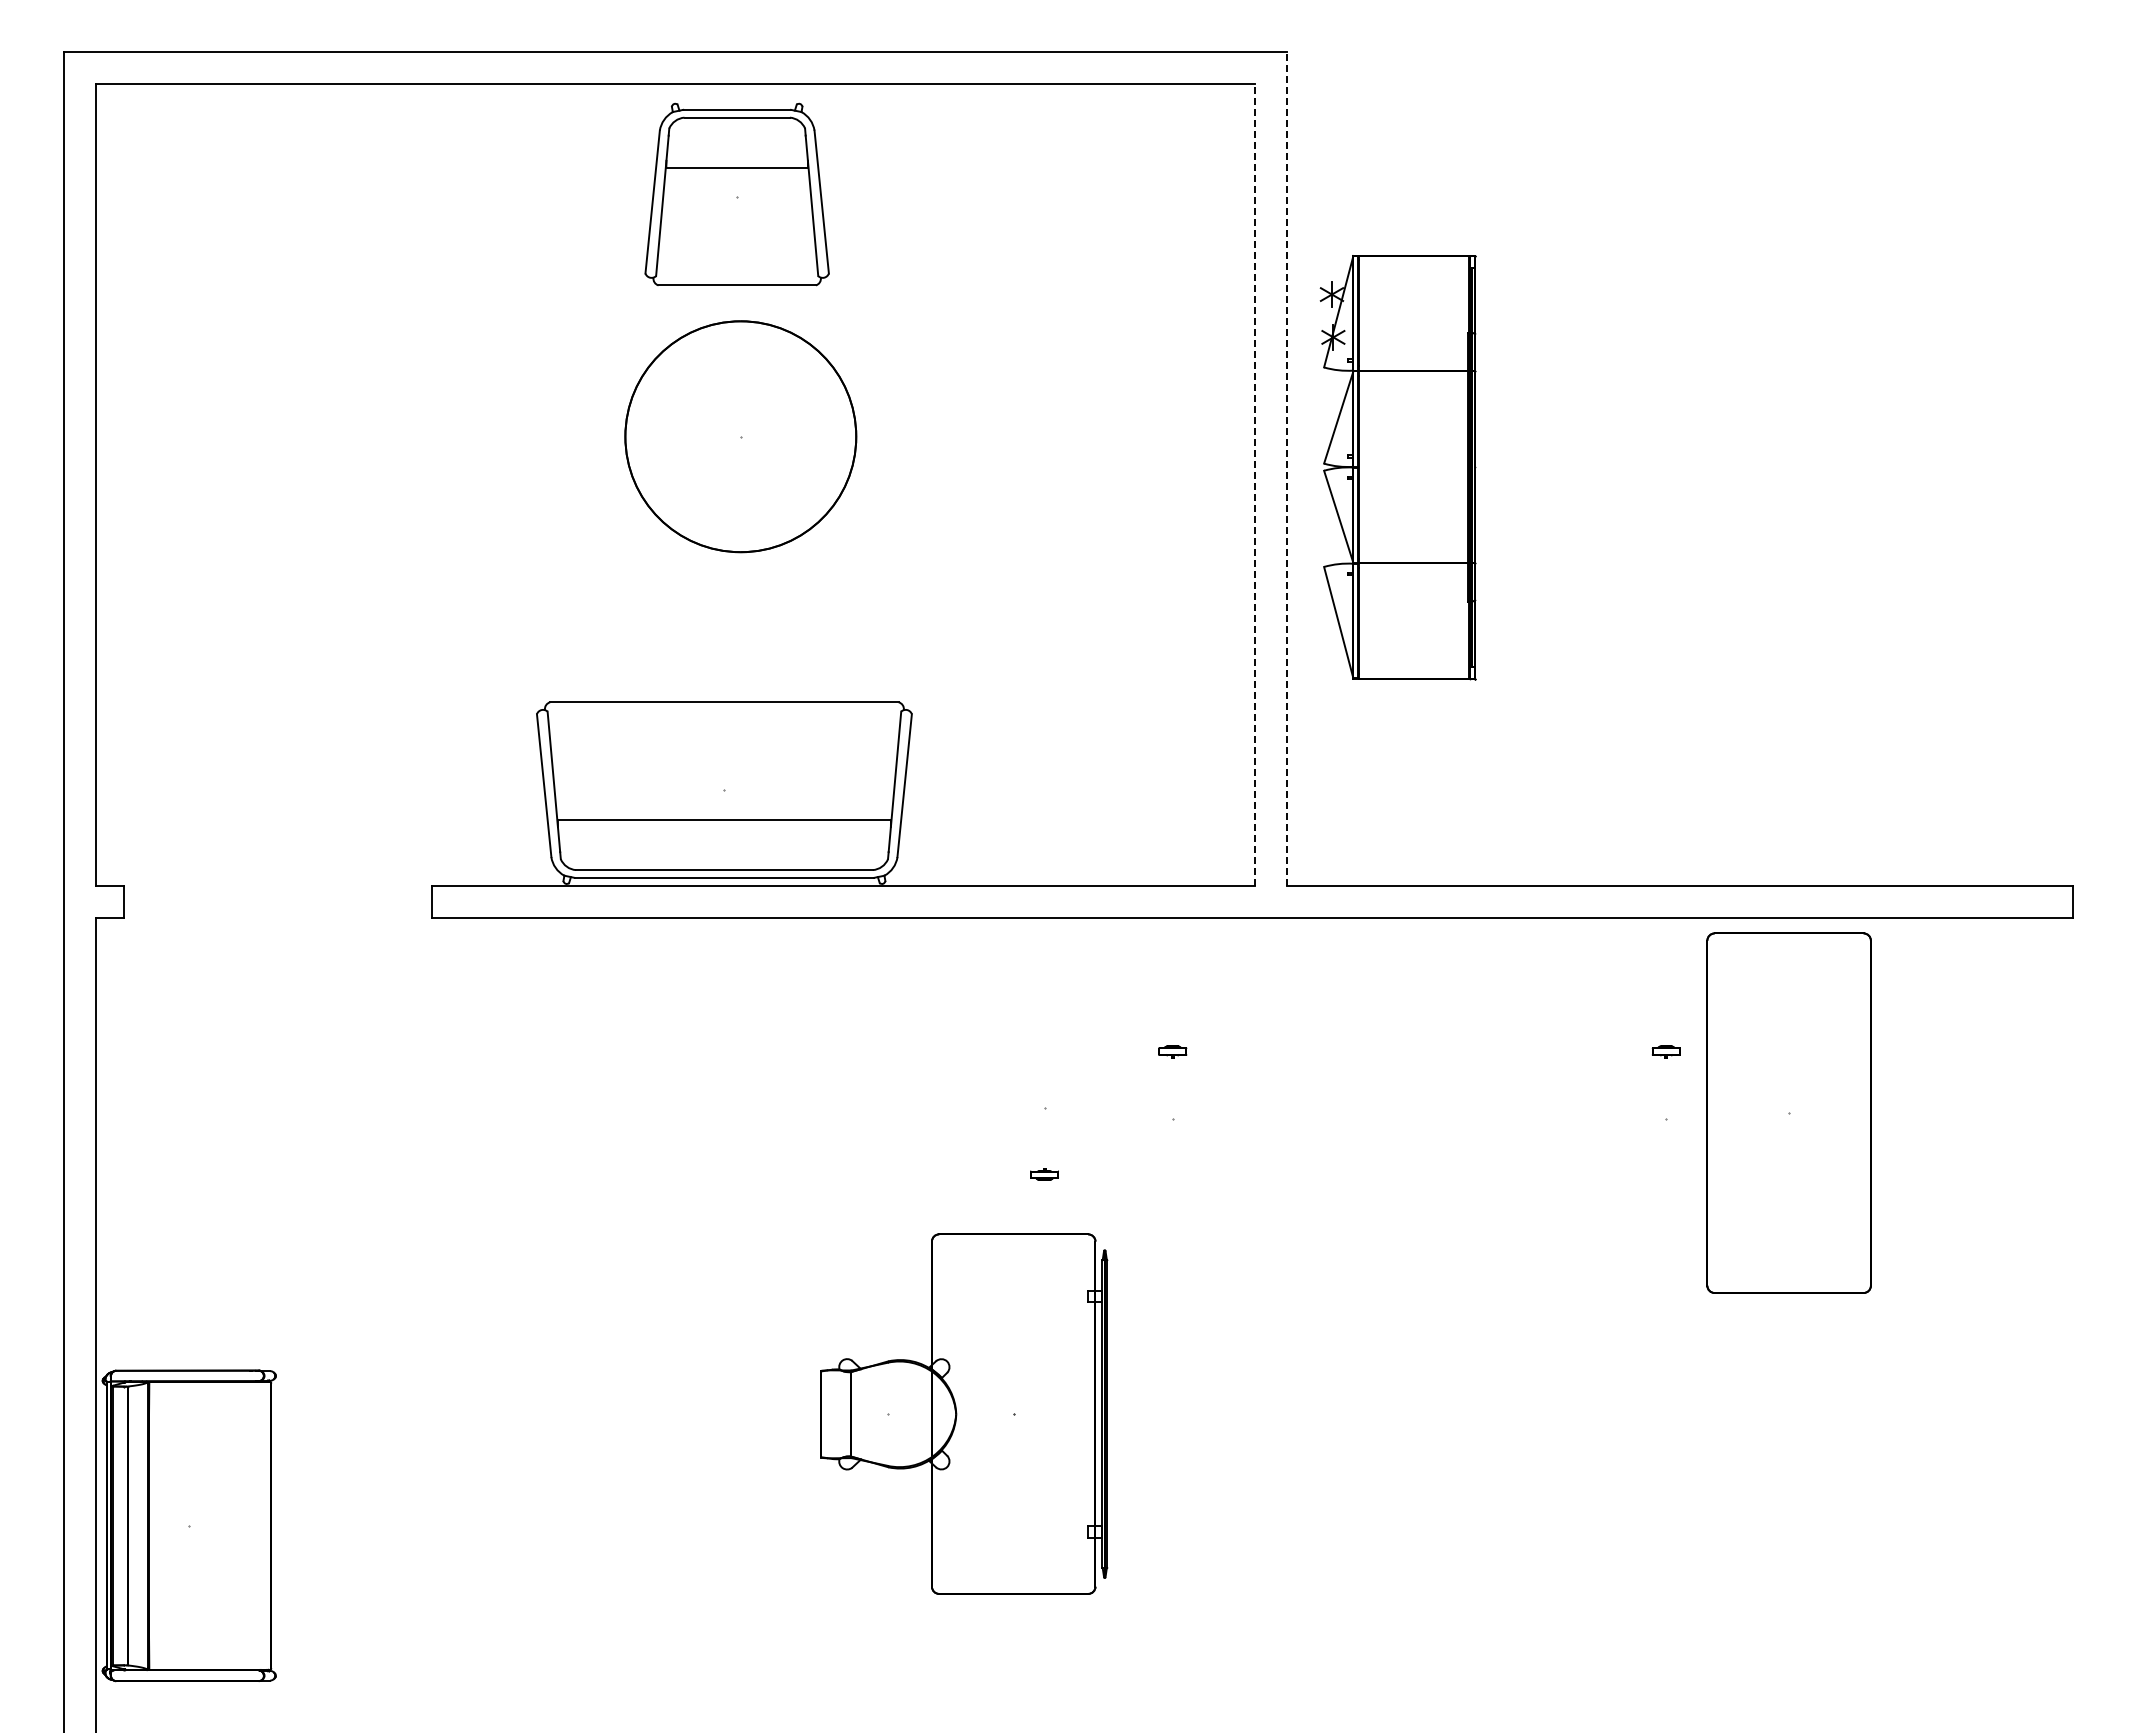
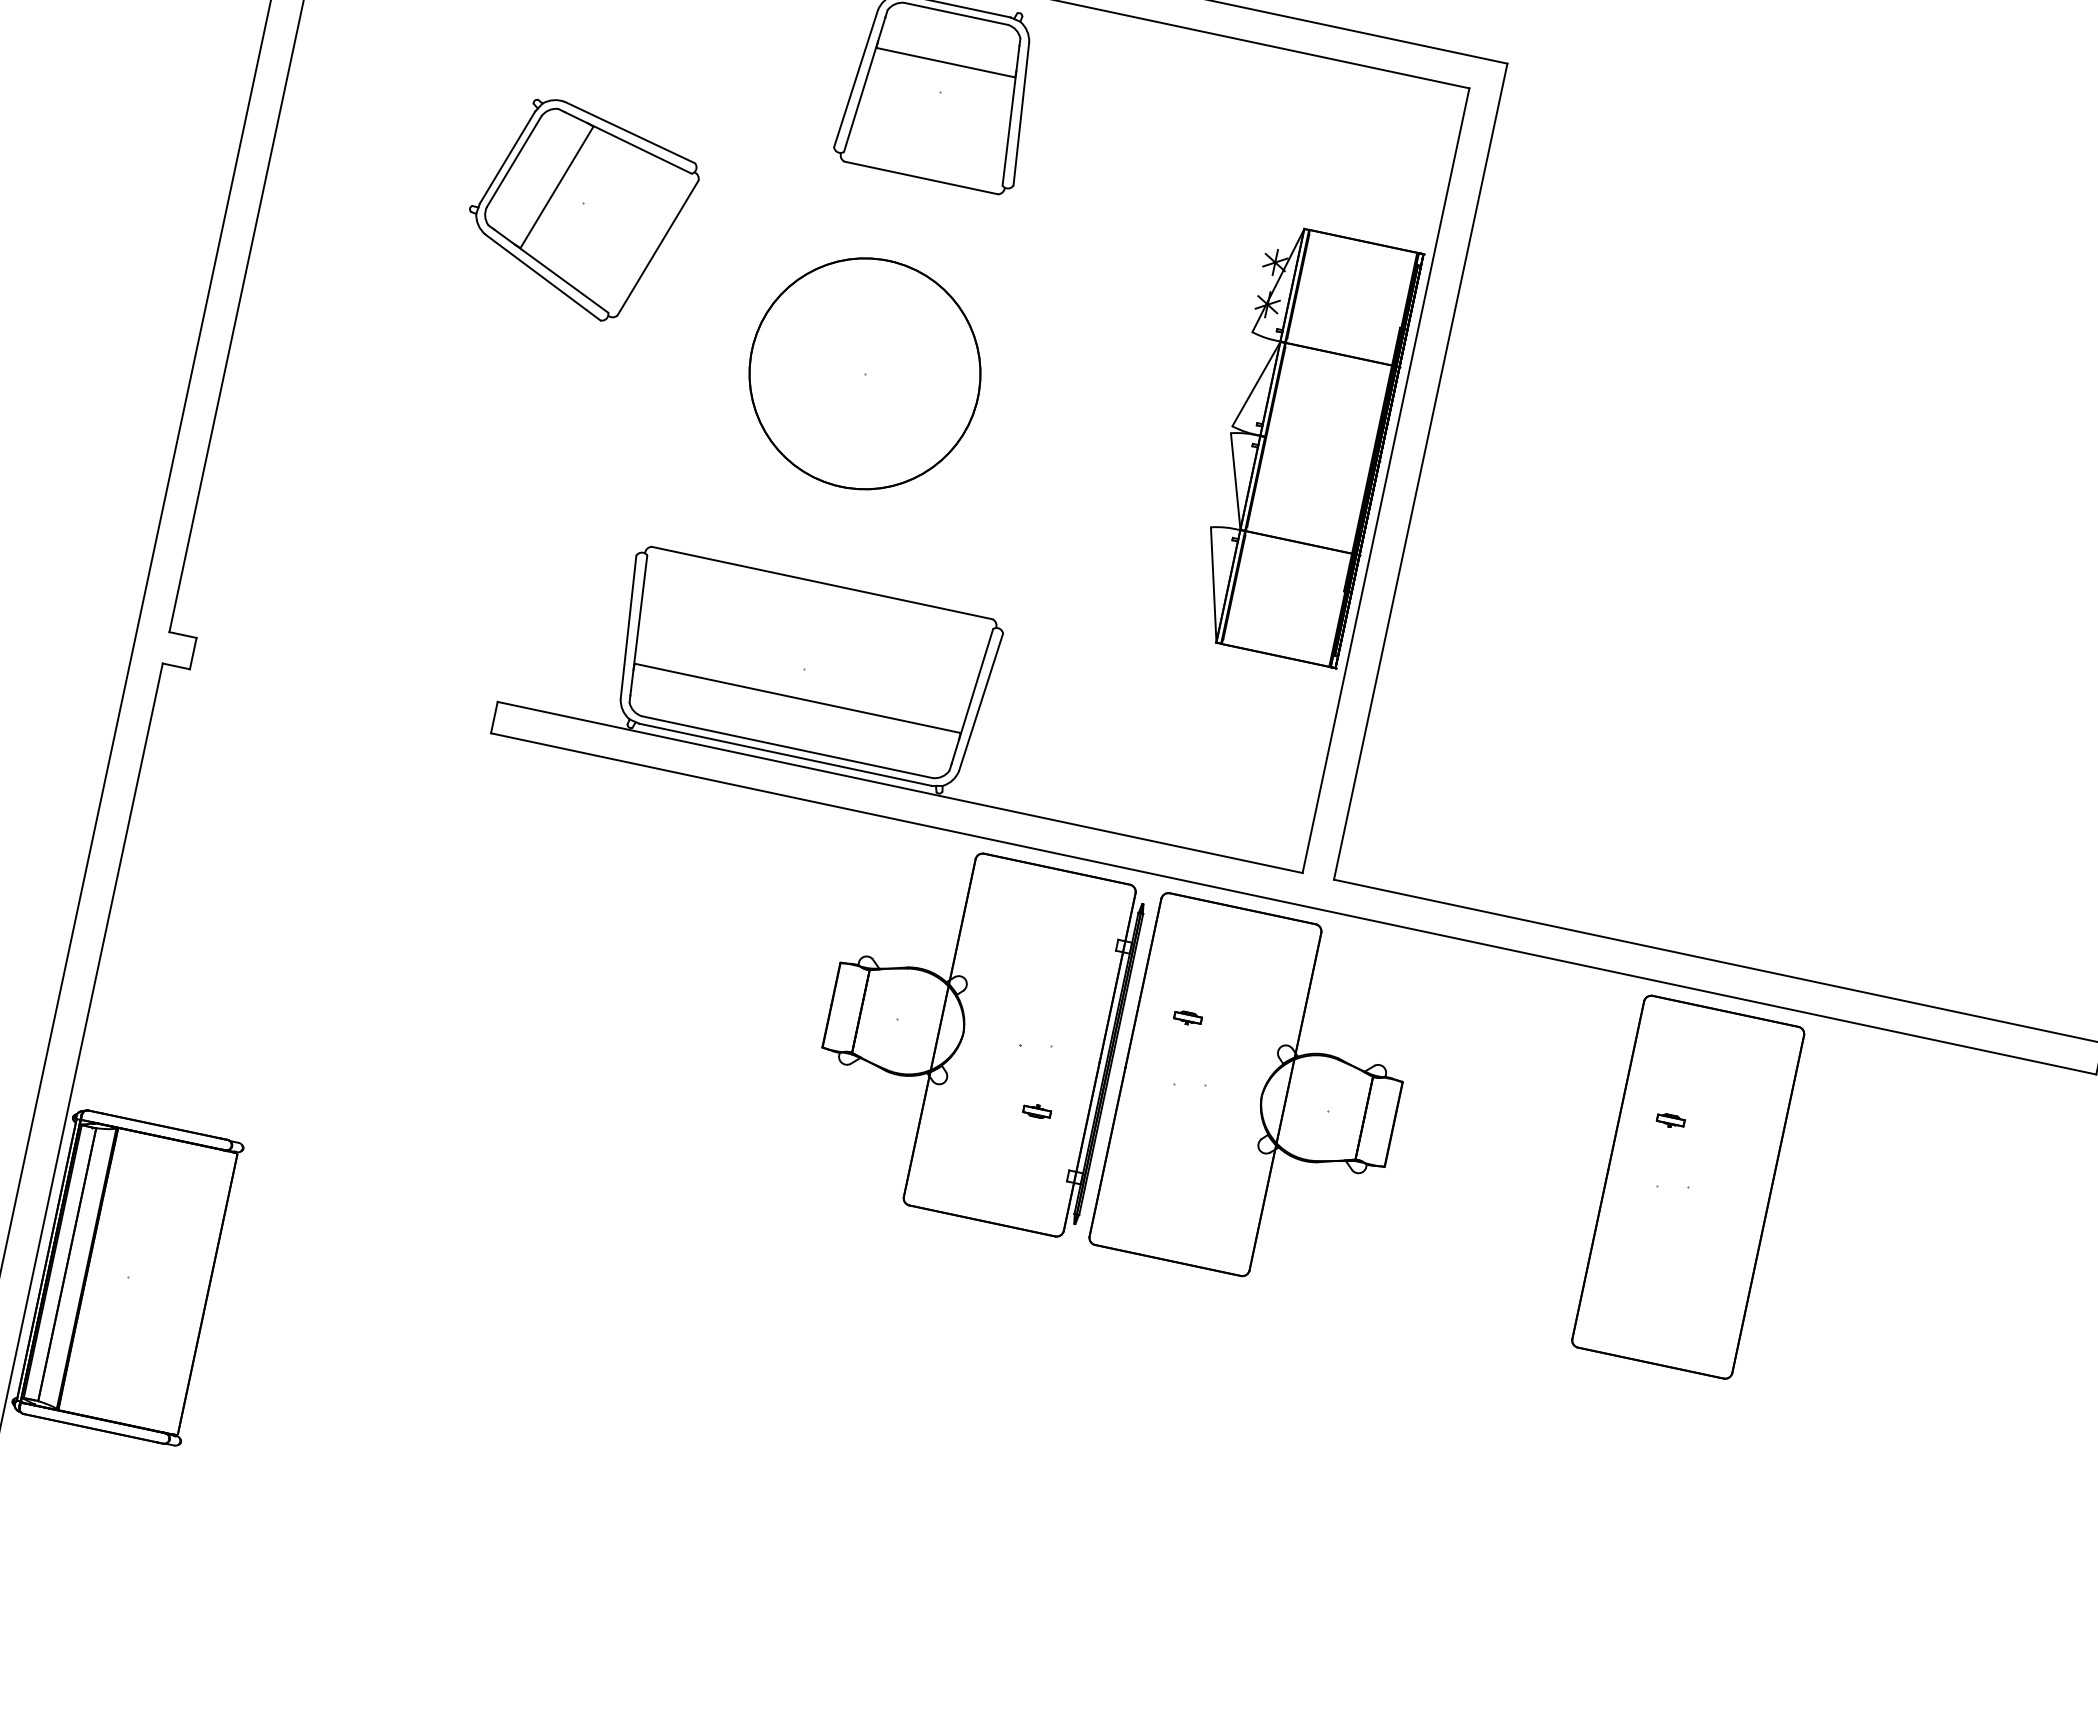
part: (410, 387) -> (580, 209), added
part: (740, 436) -> (864, 373), moved
part: (1397, 467) -> (1303, 445), moved
line: (1286, 468) -> (1420, 471), dashed -> solid
line: (1254, 484) -> (1385, 480), dashed -> solid
part: (1258, 1112) -> (1259, 1095), added
part: (1788, 1112) -> (1687, 1186), moved
part: (964, 1413) -> (971, 1034), moved

